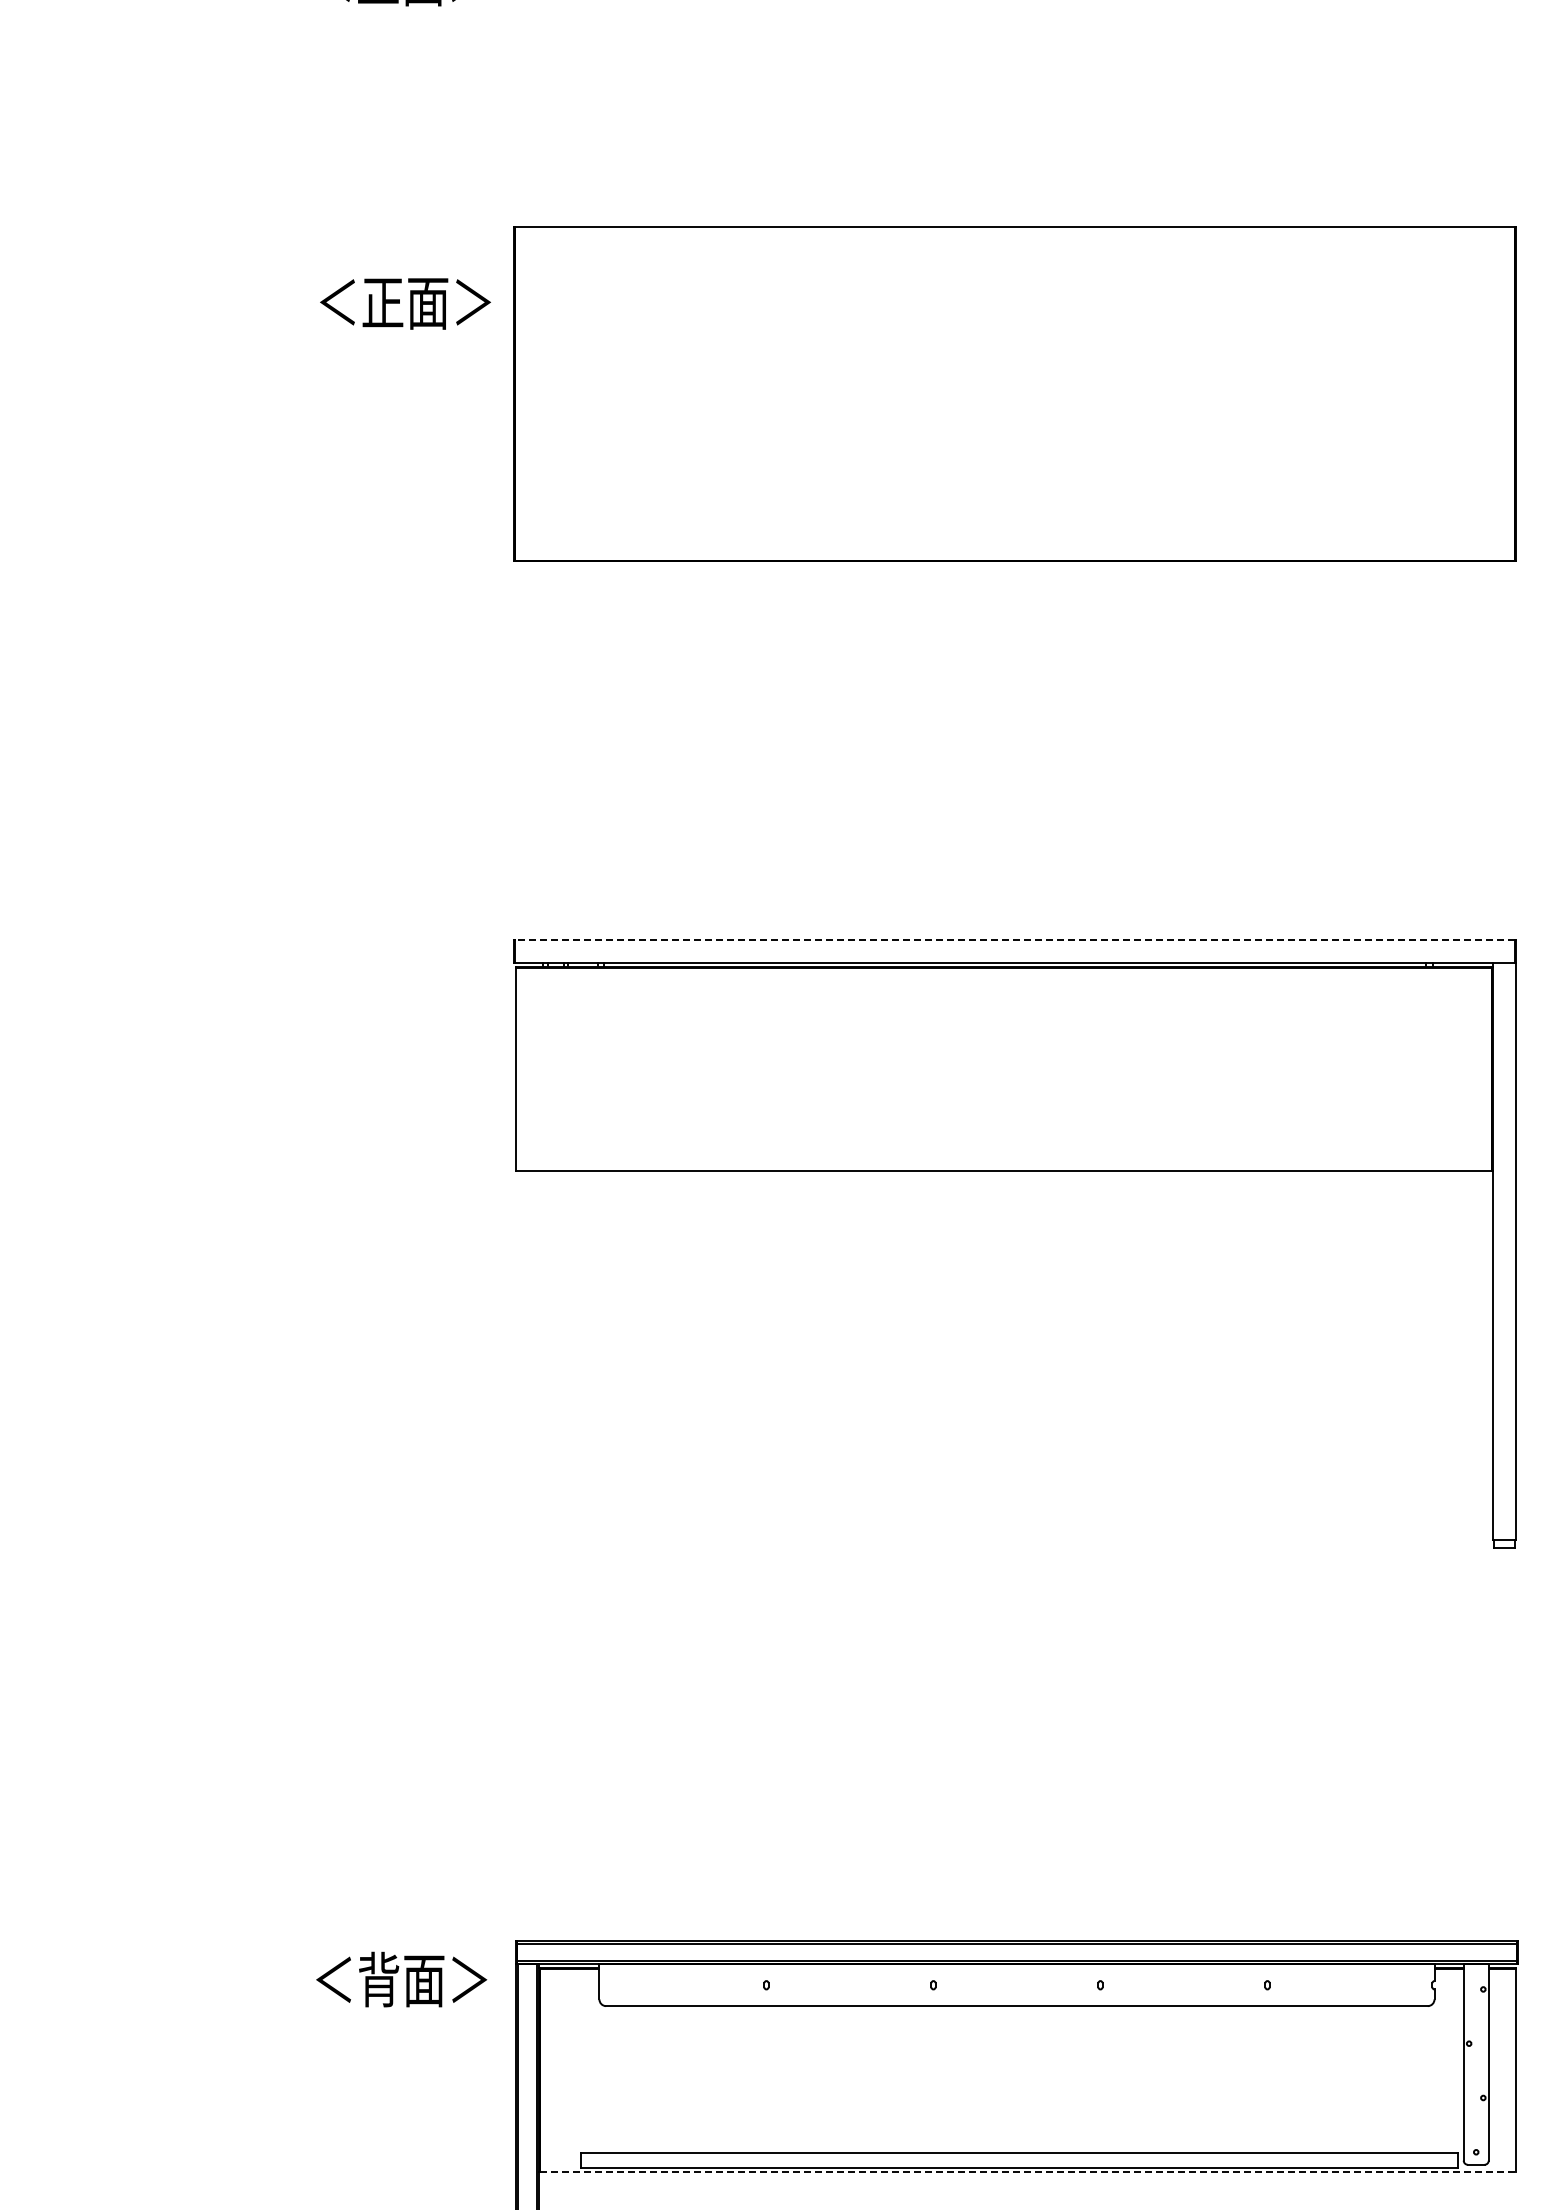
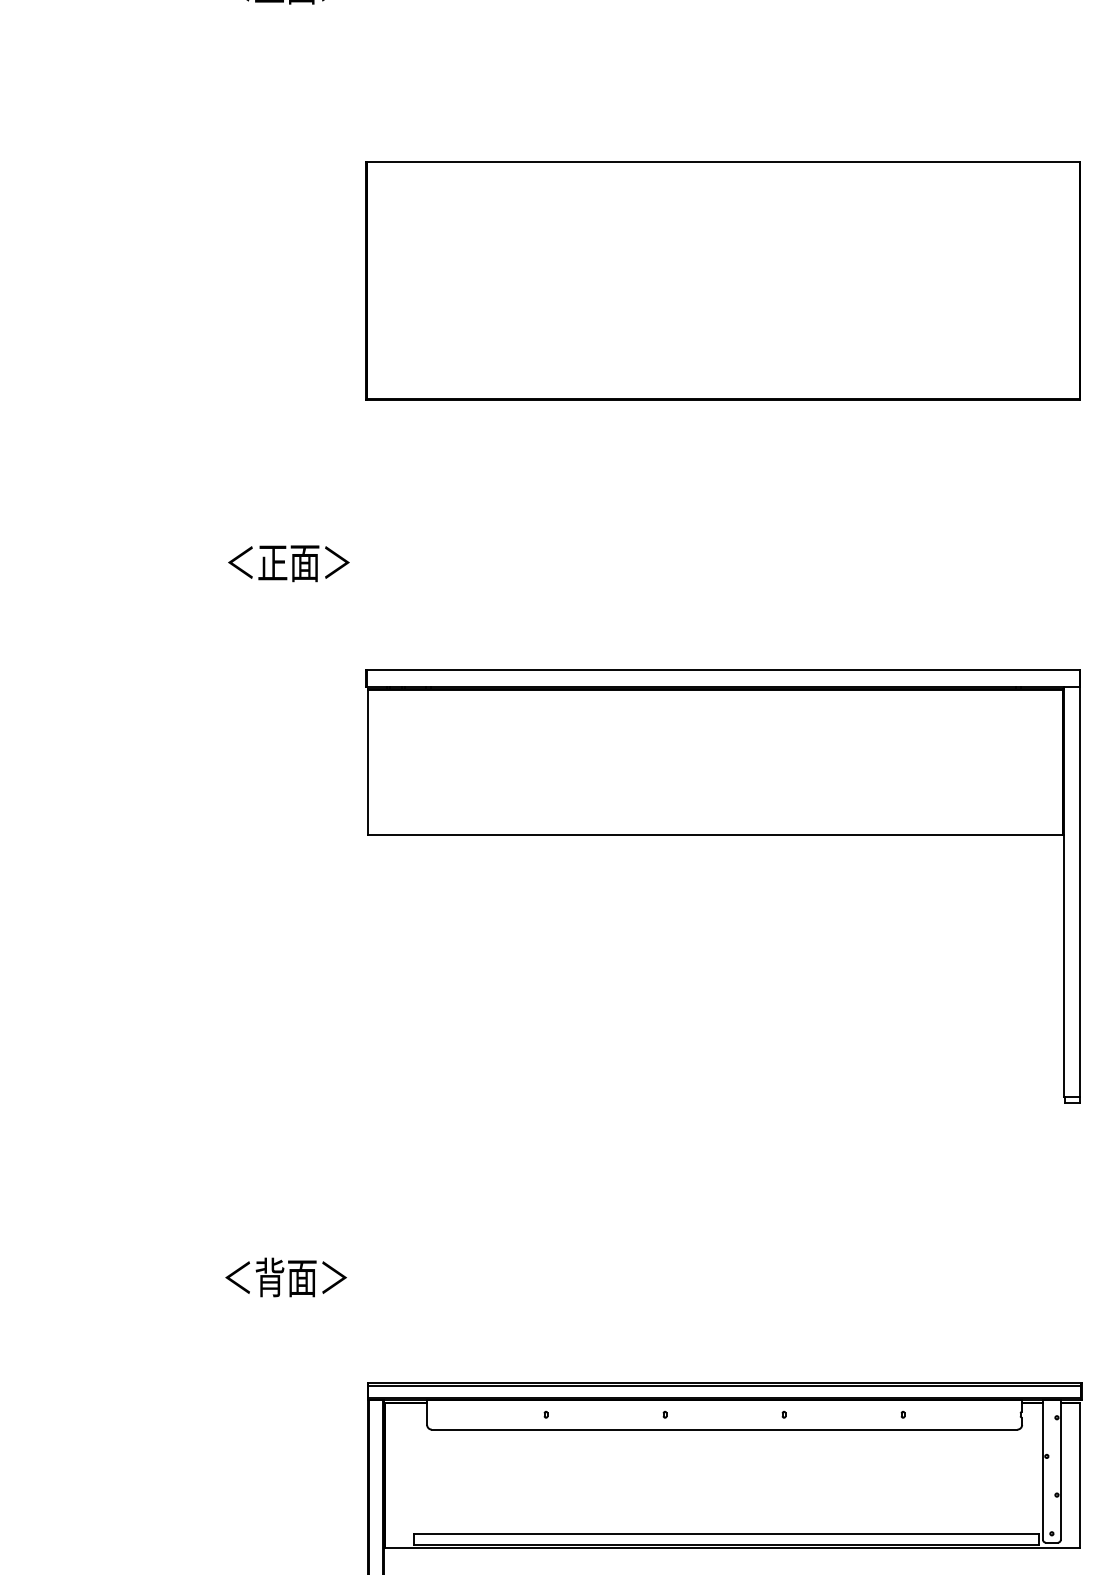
text: (405, 303) -> (288, 563), moved
line: (1014, 939) -> (722, 669), dashed -> solid
text: (401, 1979) -> (286, 1277), moved
line: (1028, 2172) -> (732, 1548), dashed -> solid

